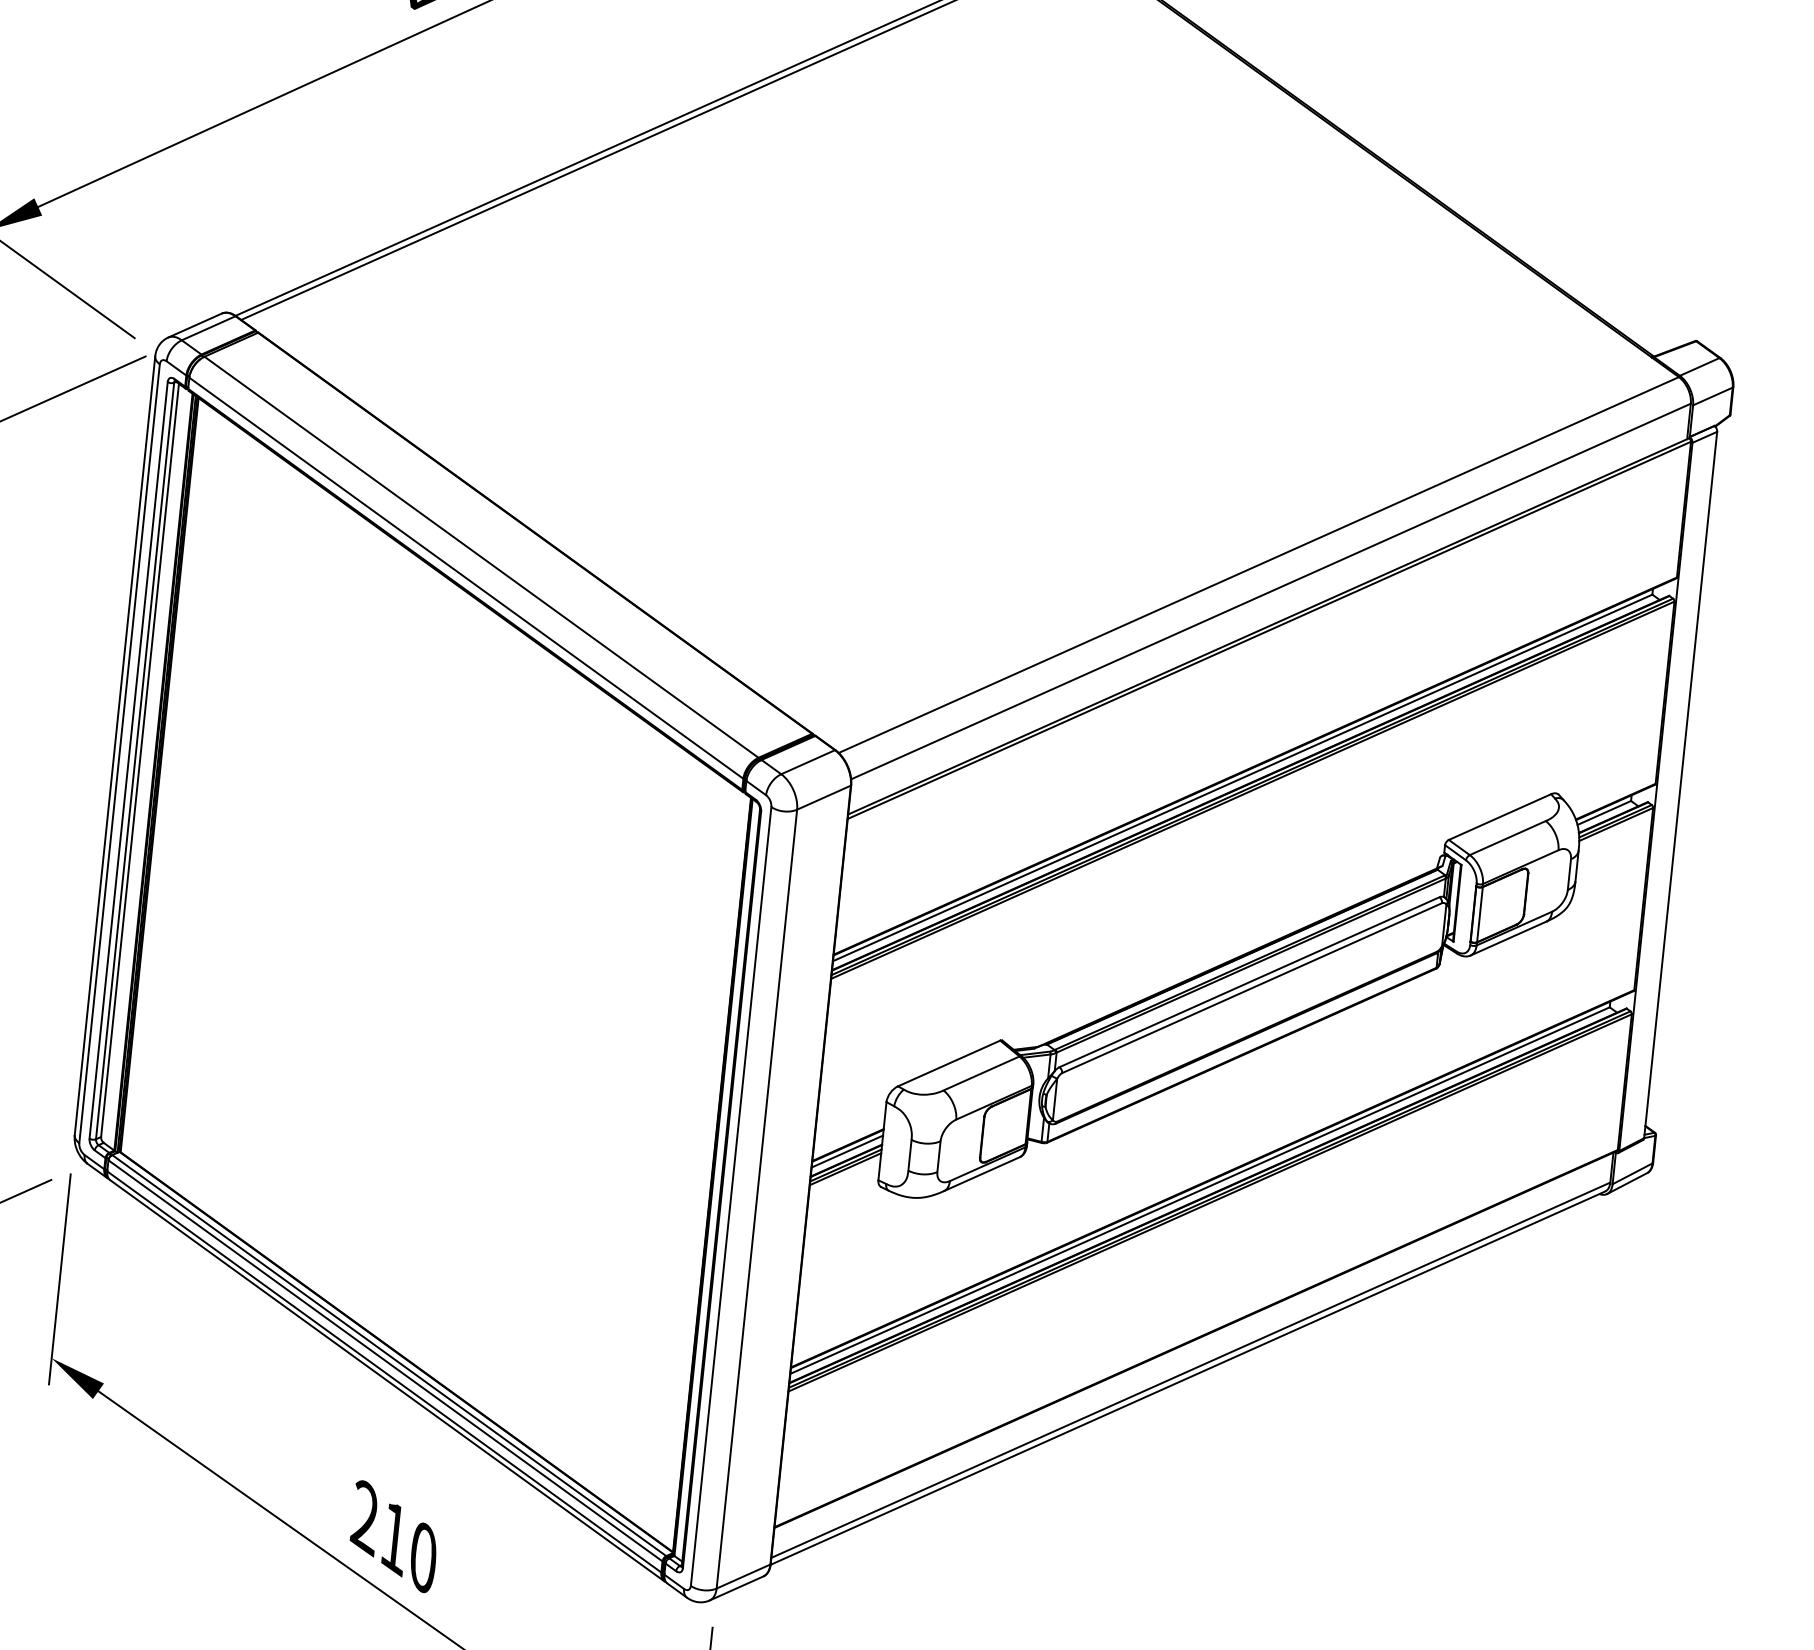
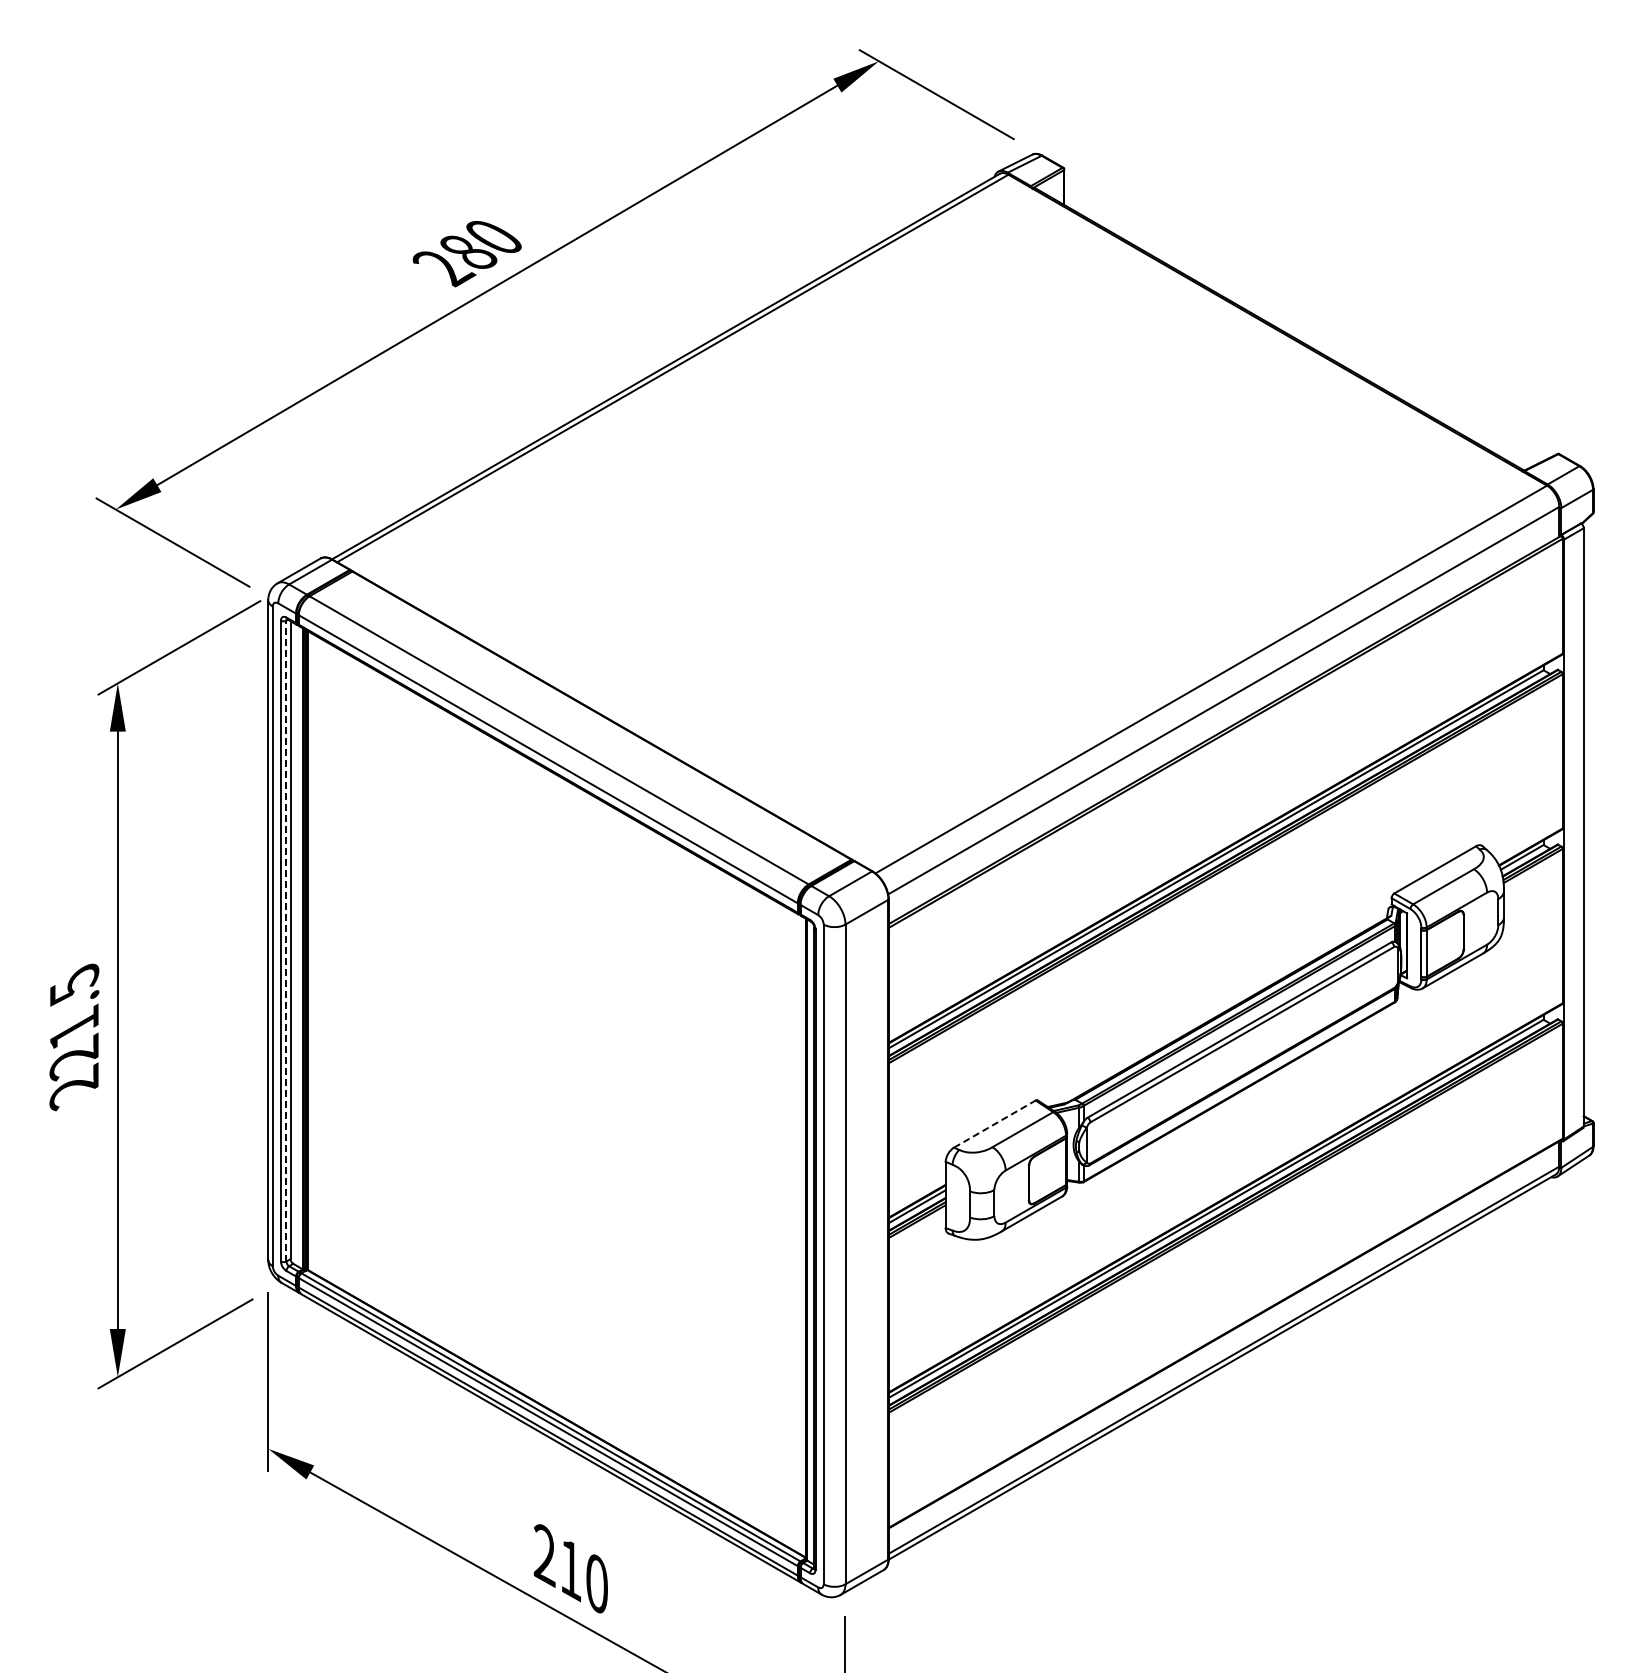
line: (135, 760) -> (286, 940), solid -> dashed
line: (949, 1062) -> (995, 1123), solid -> dashed

